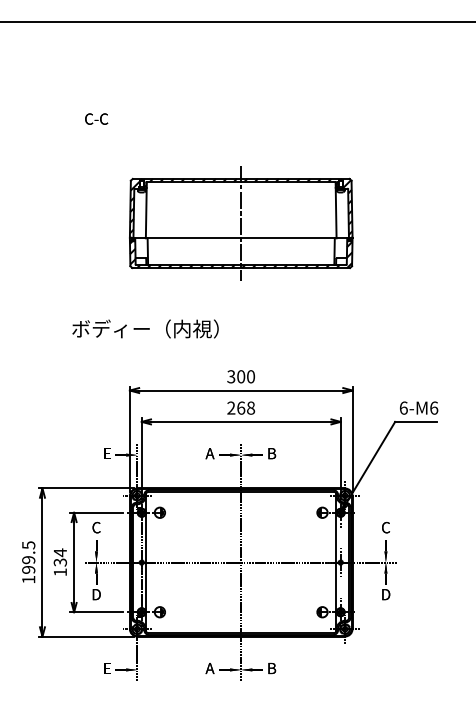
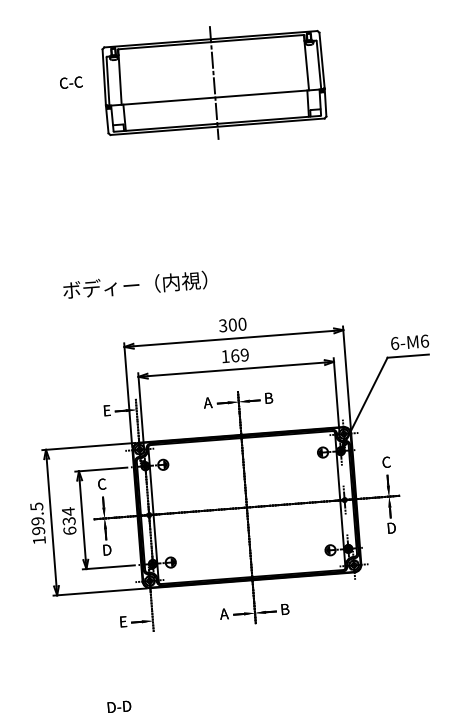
part: (241, 223) -> (214, 83), moved
text: (241, 407) -> (235, 355), 268 -> 169
text: (59, 572) -> (69, 531), 134 -> 634

